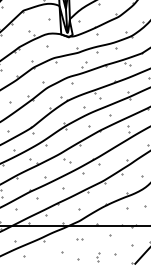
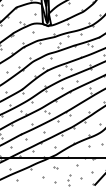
part: (98, 256) -> (69, 179), size x1.67

